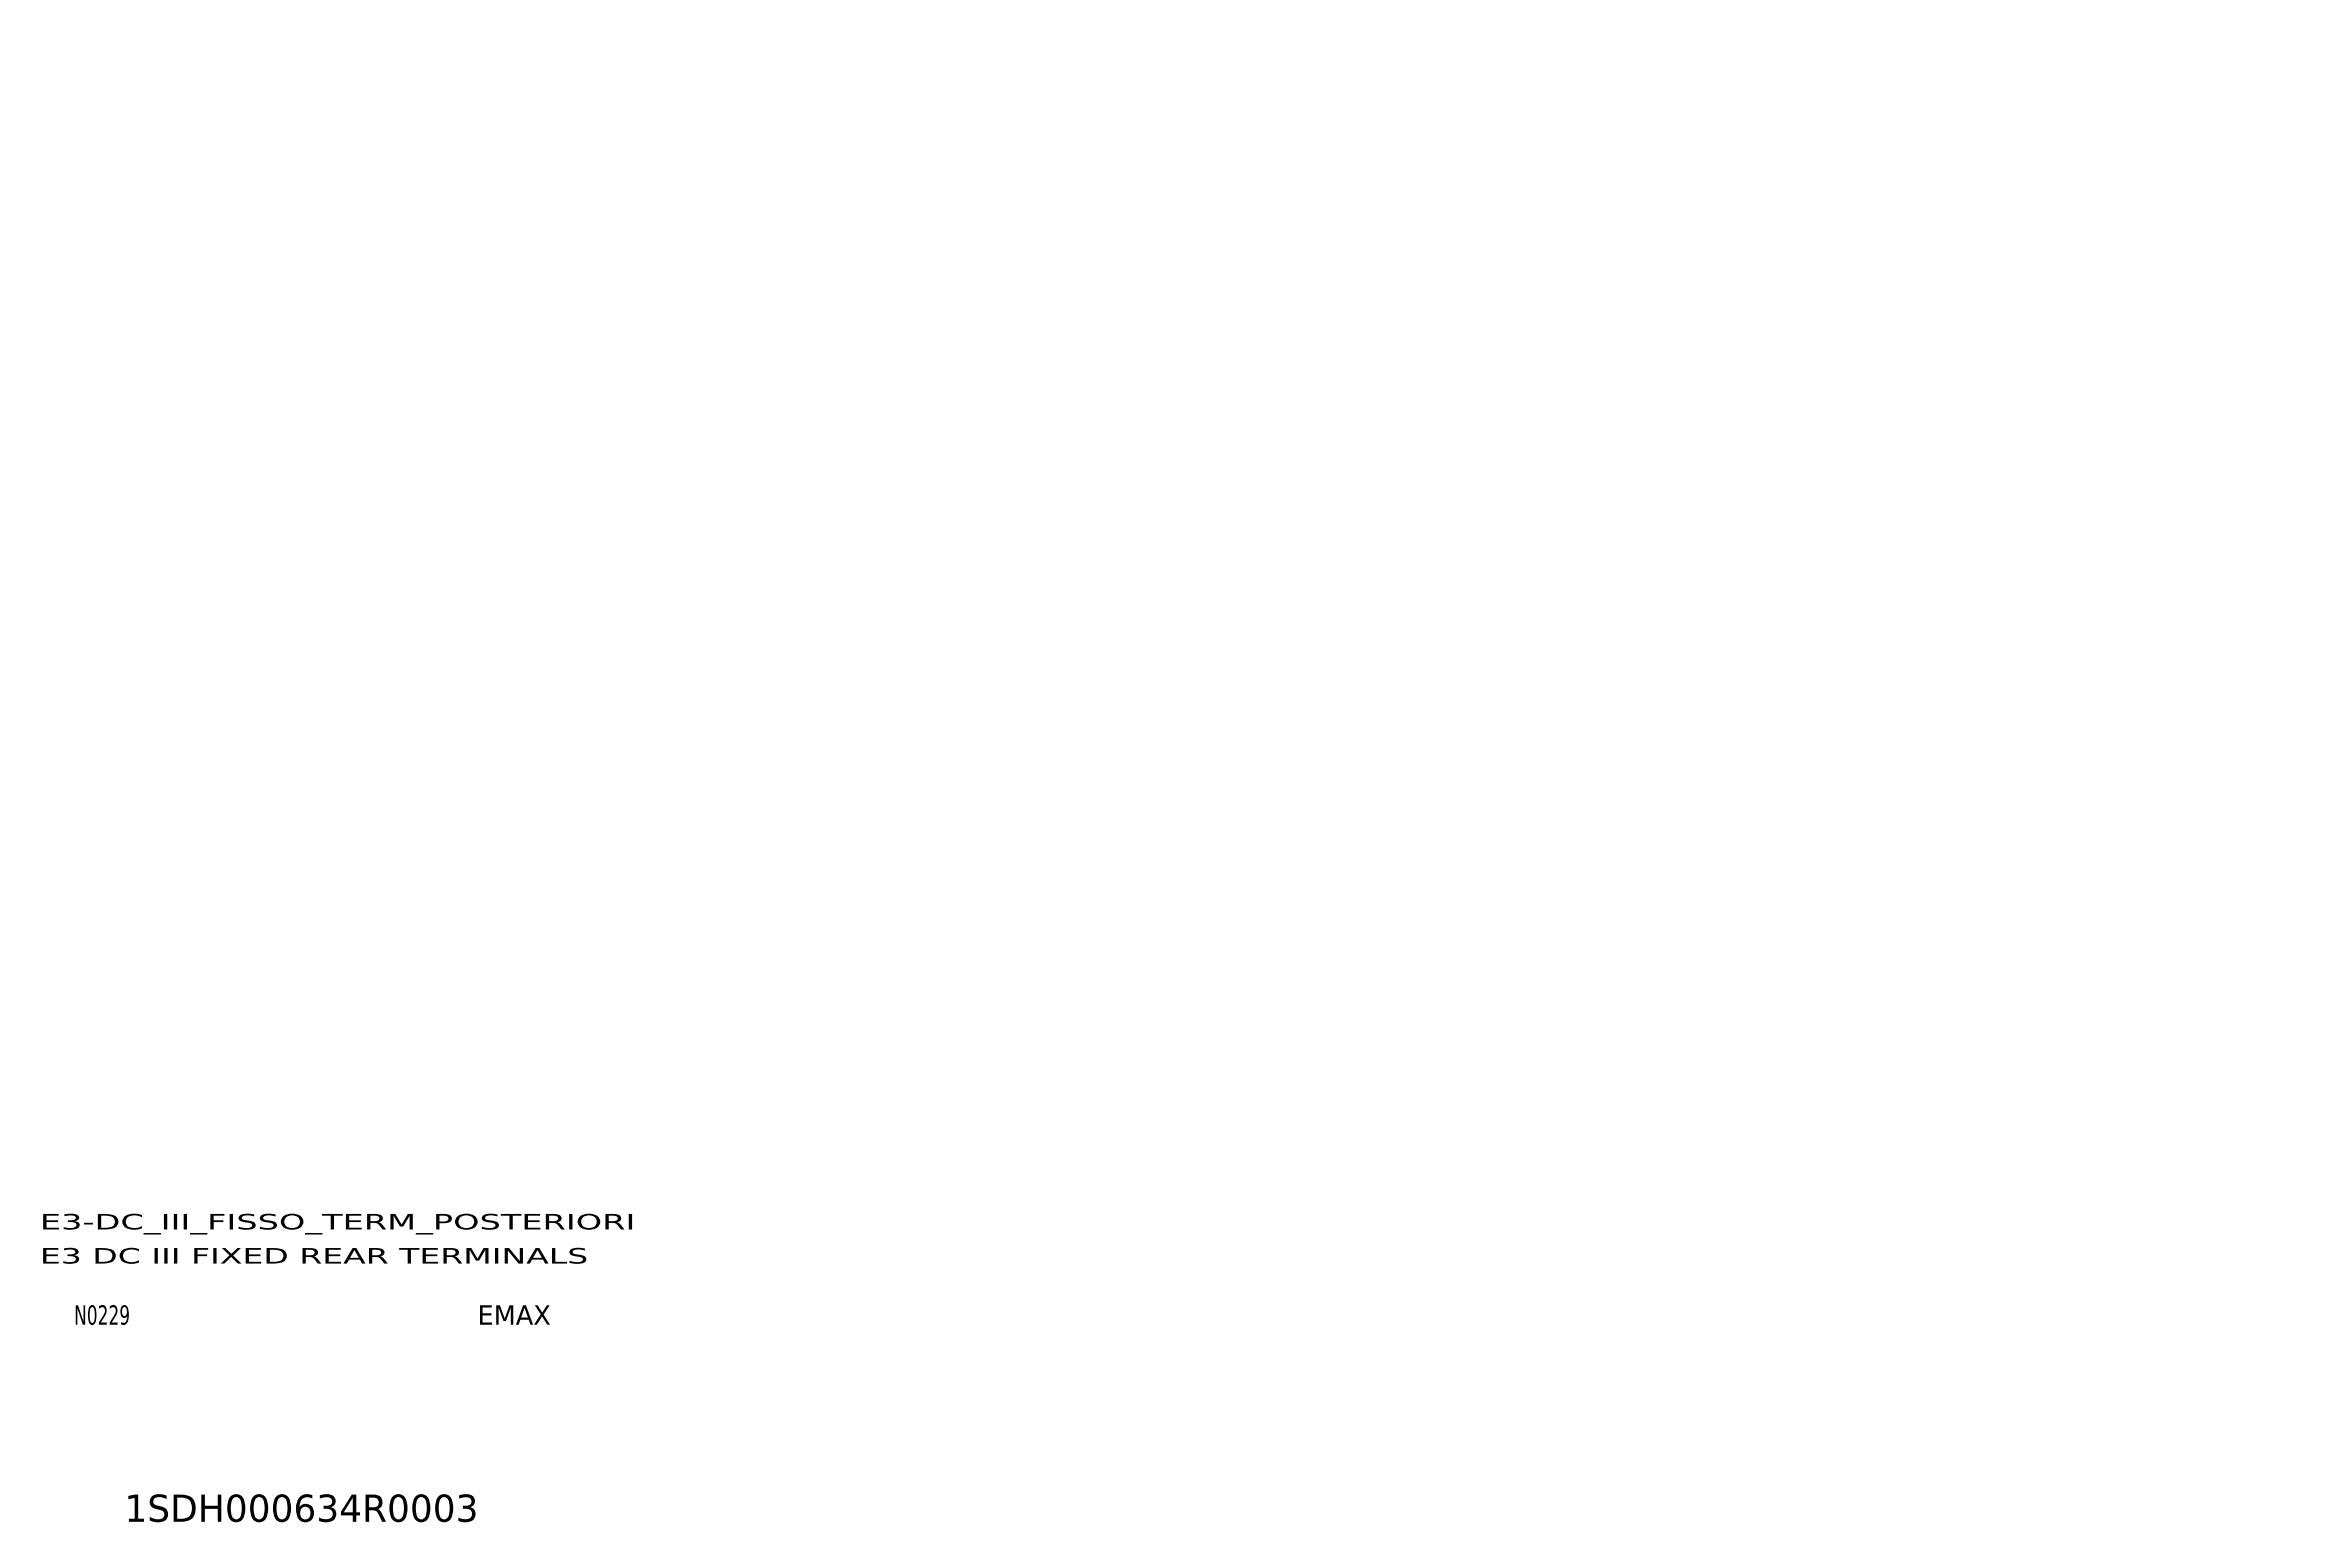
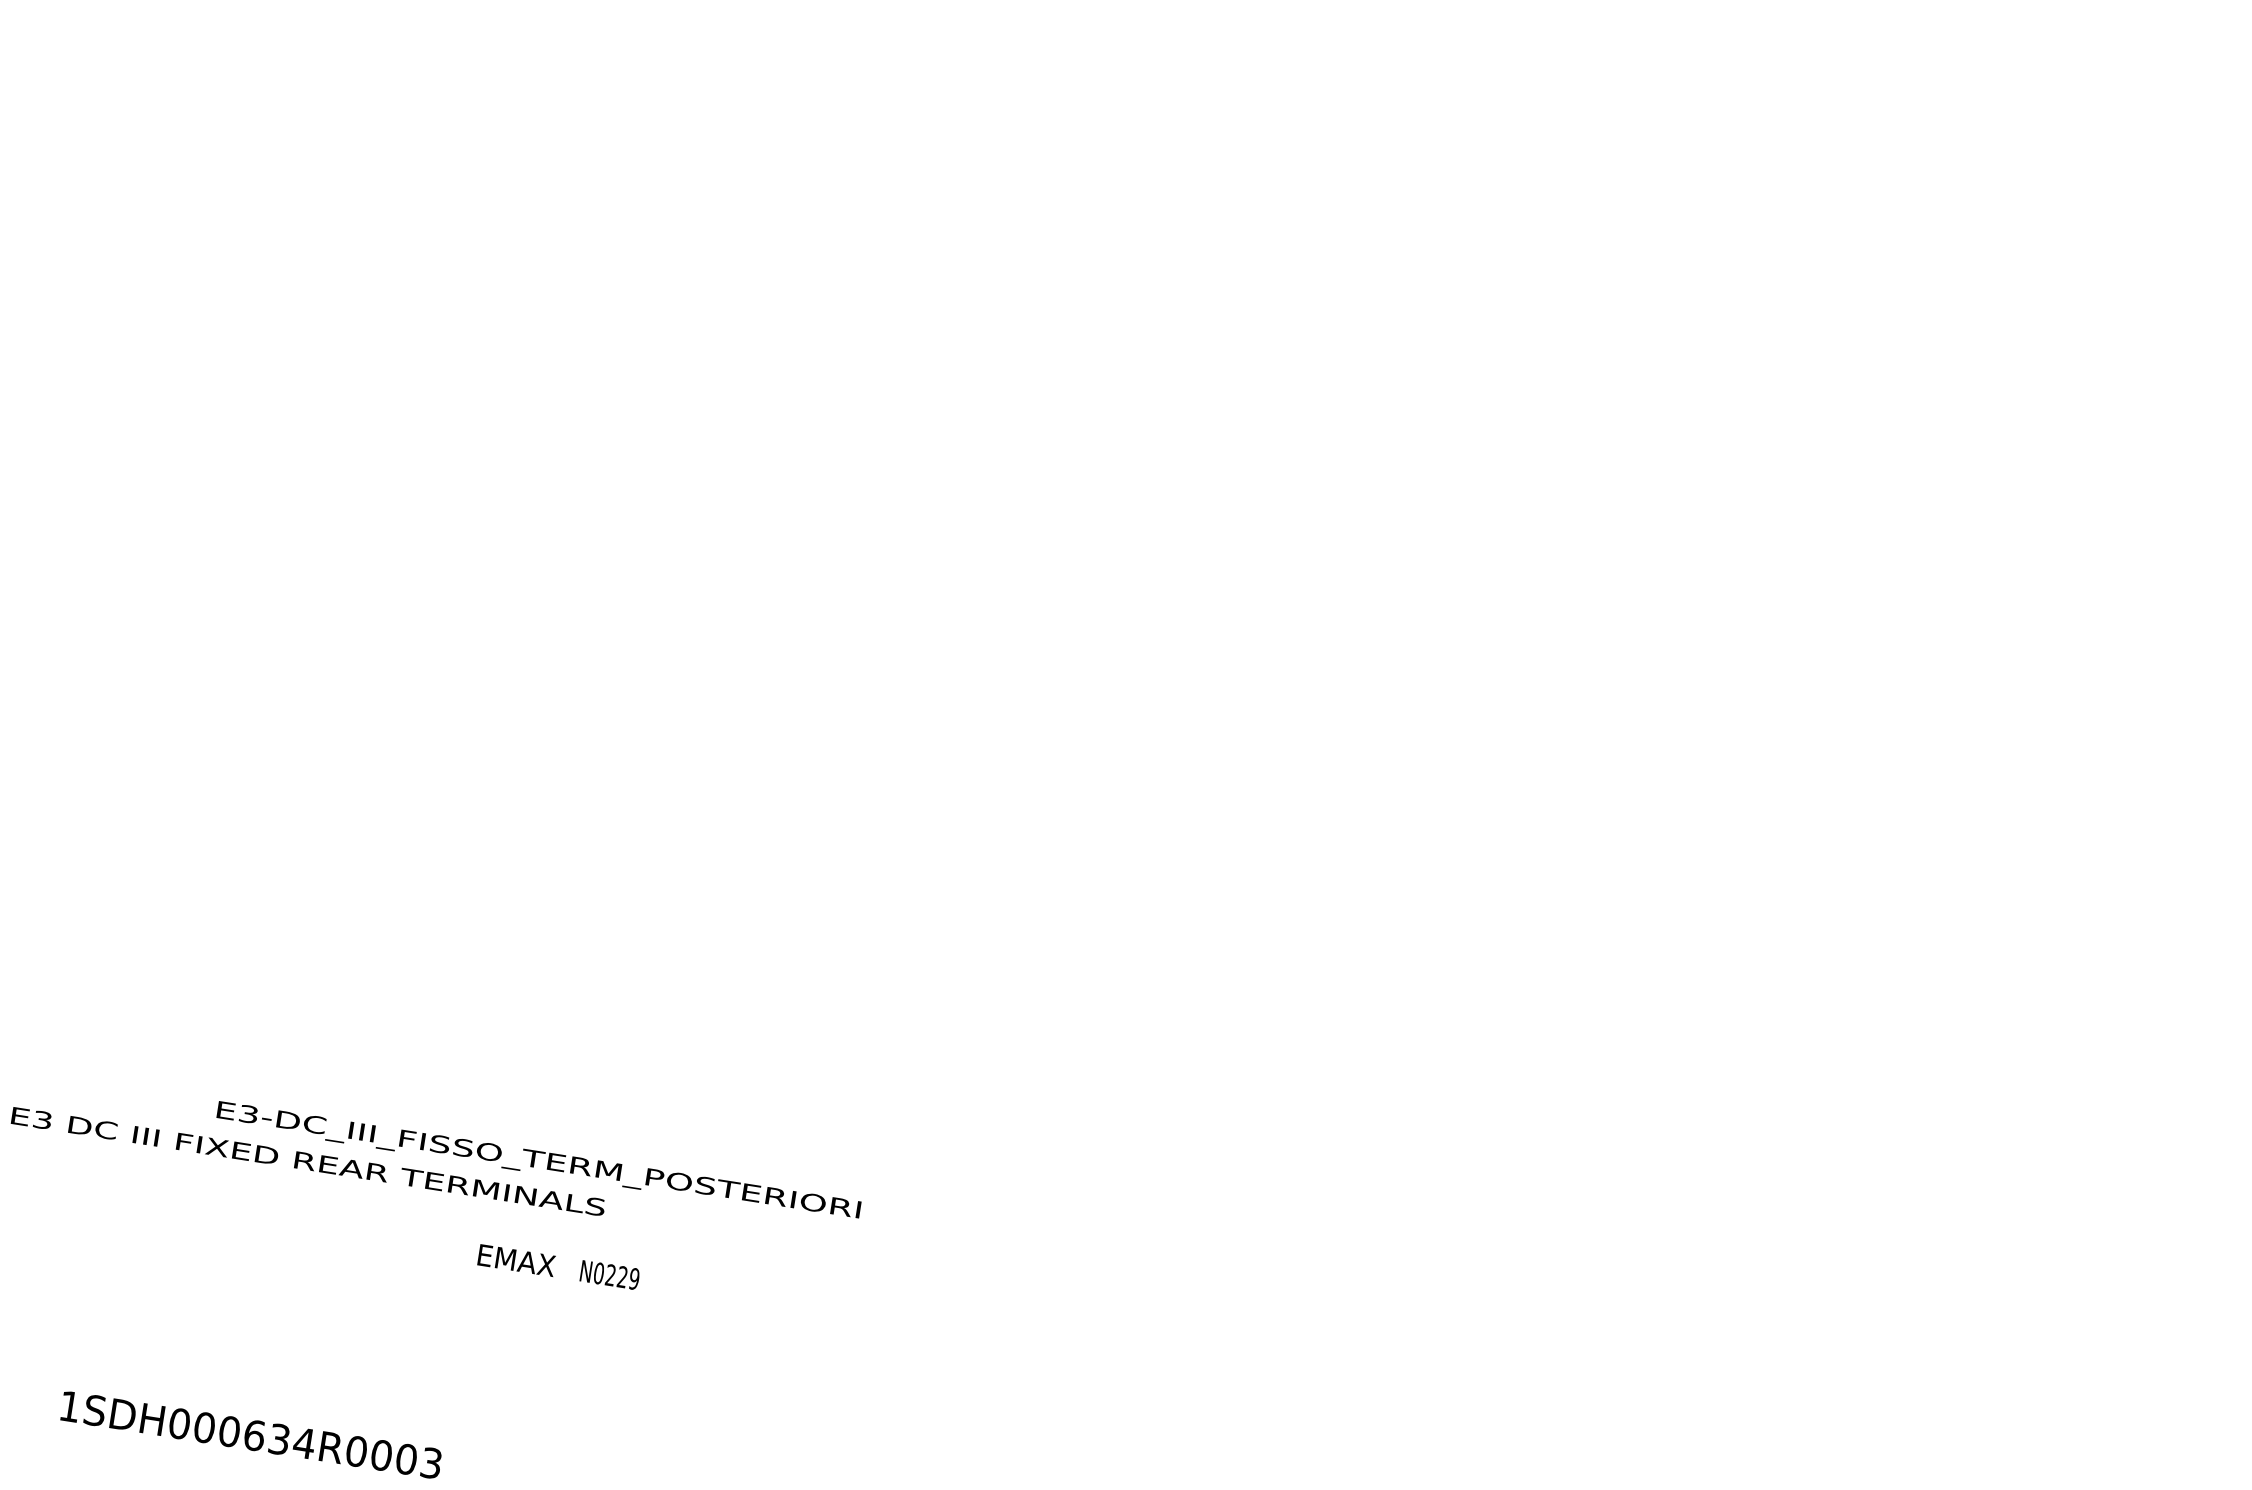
text: (337, 1223) -> (538, 1161), moved
text: (101, 1314) -> (609, 1274), moved

